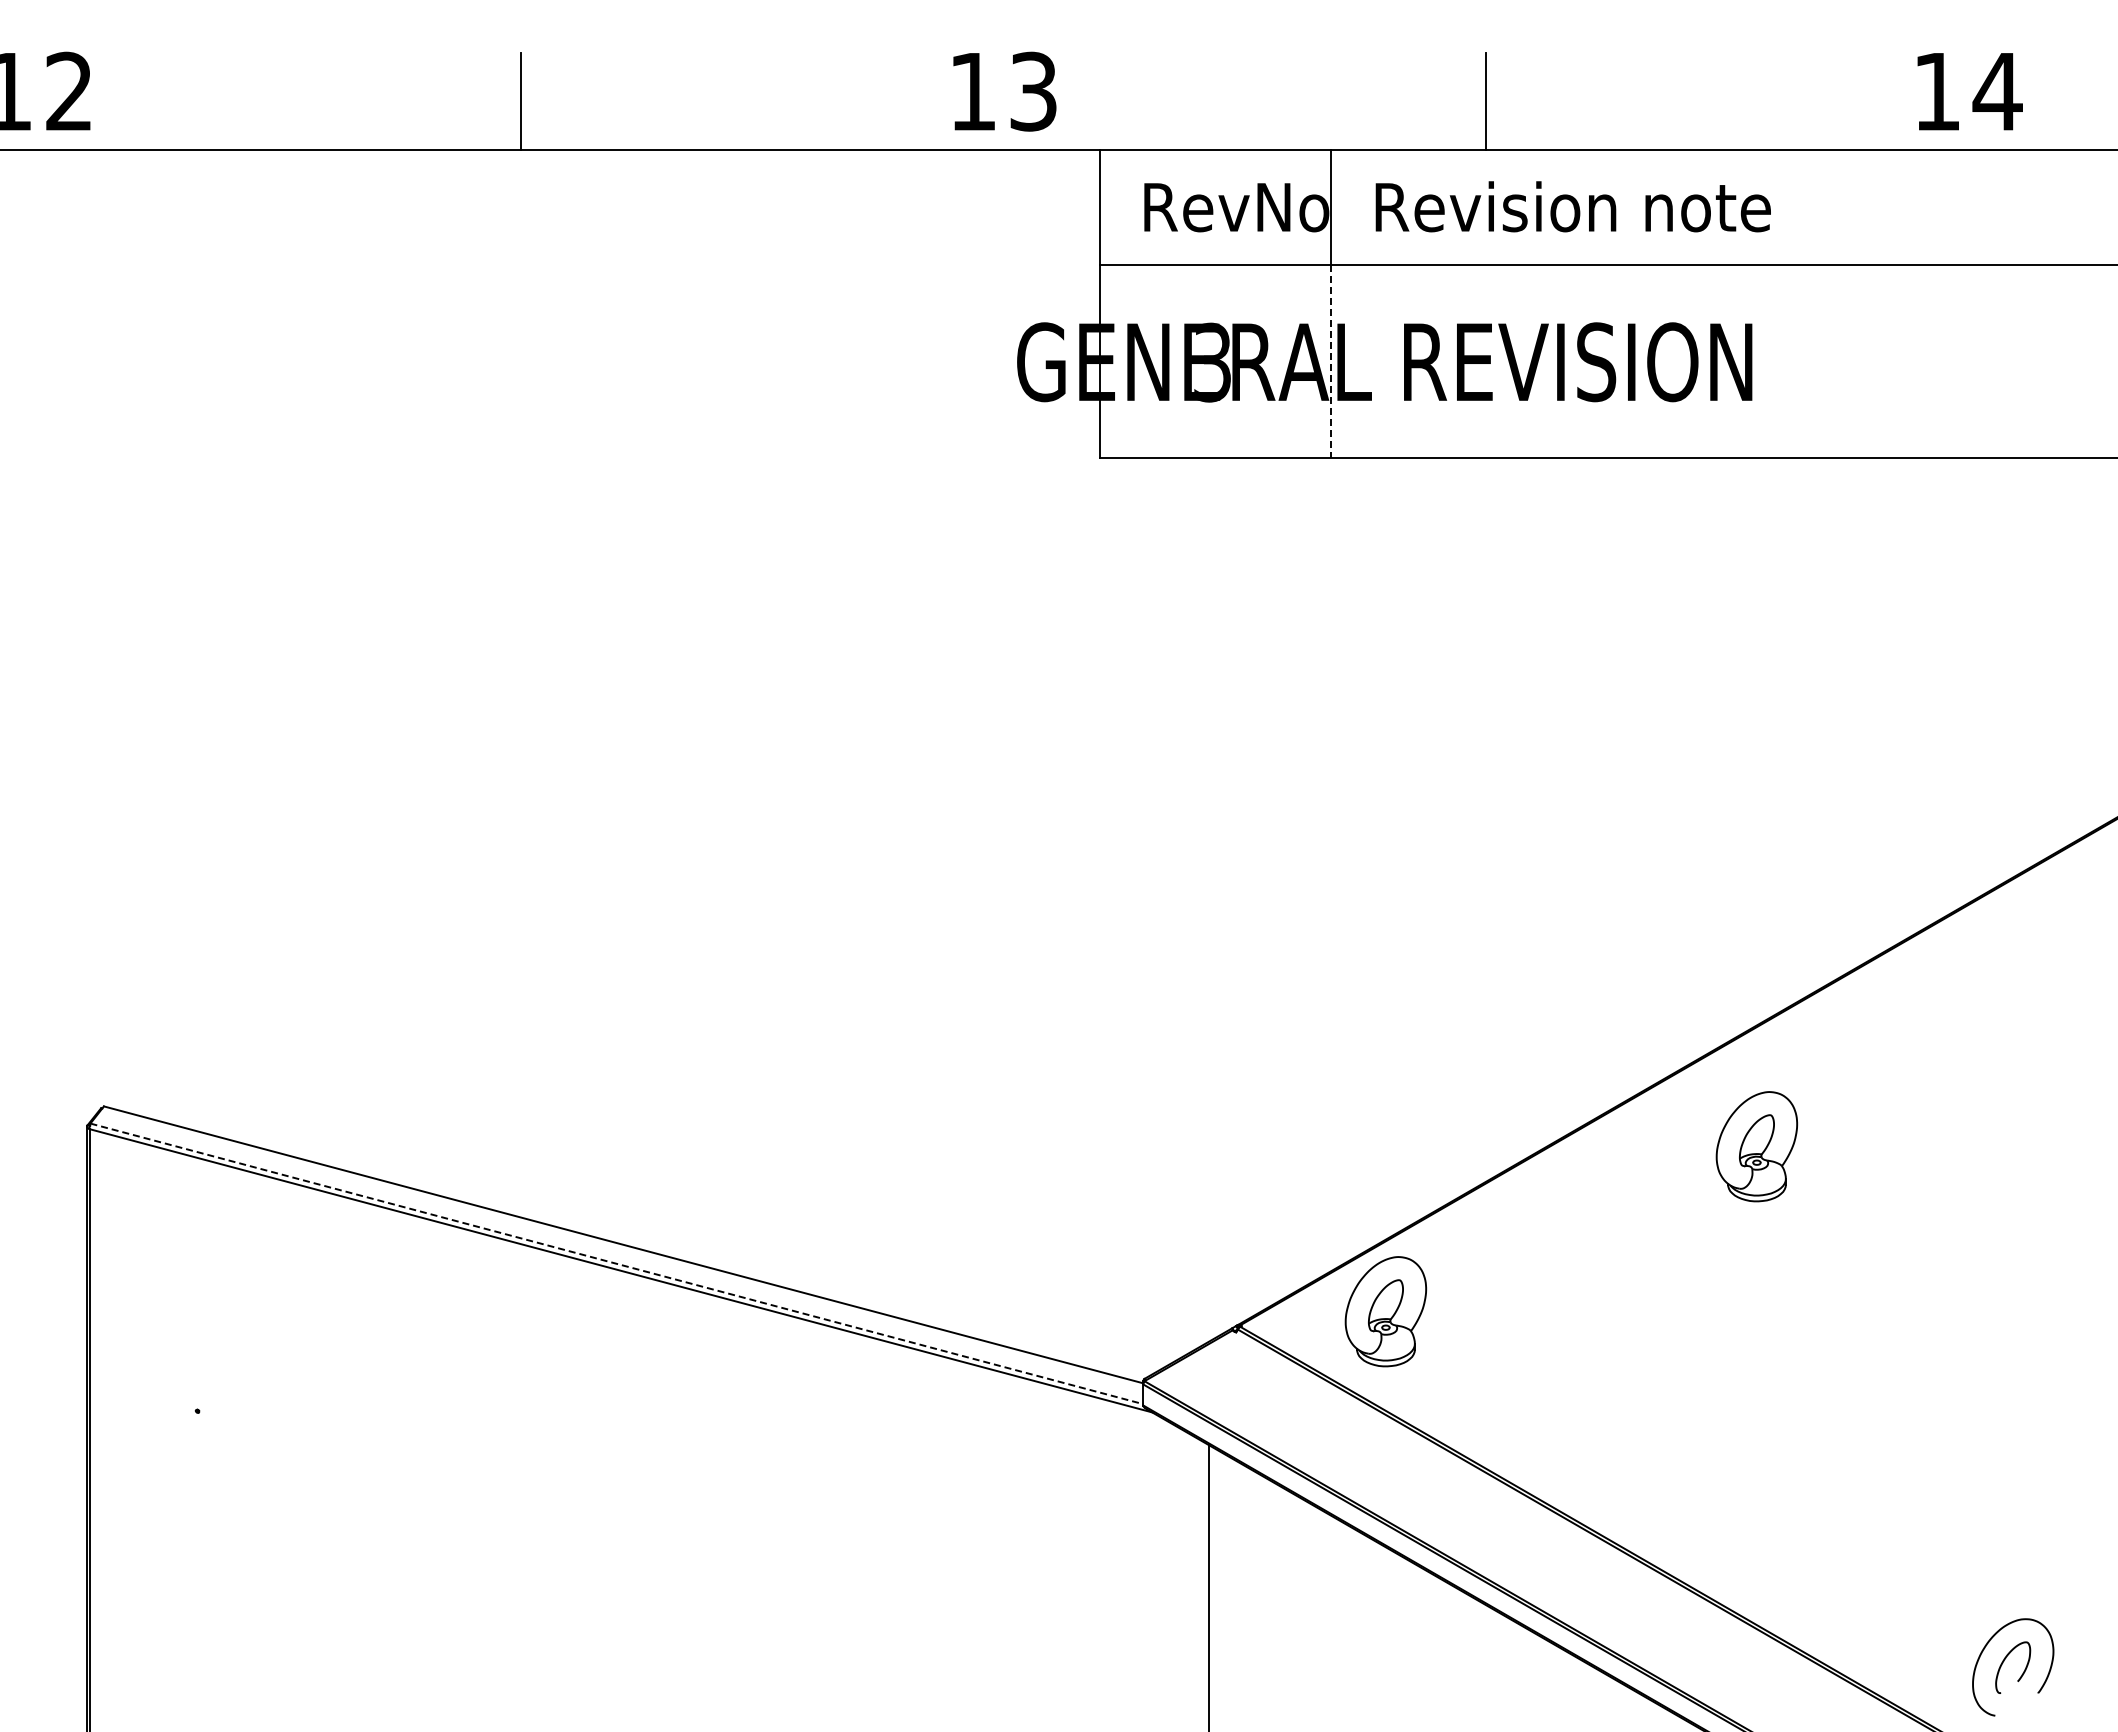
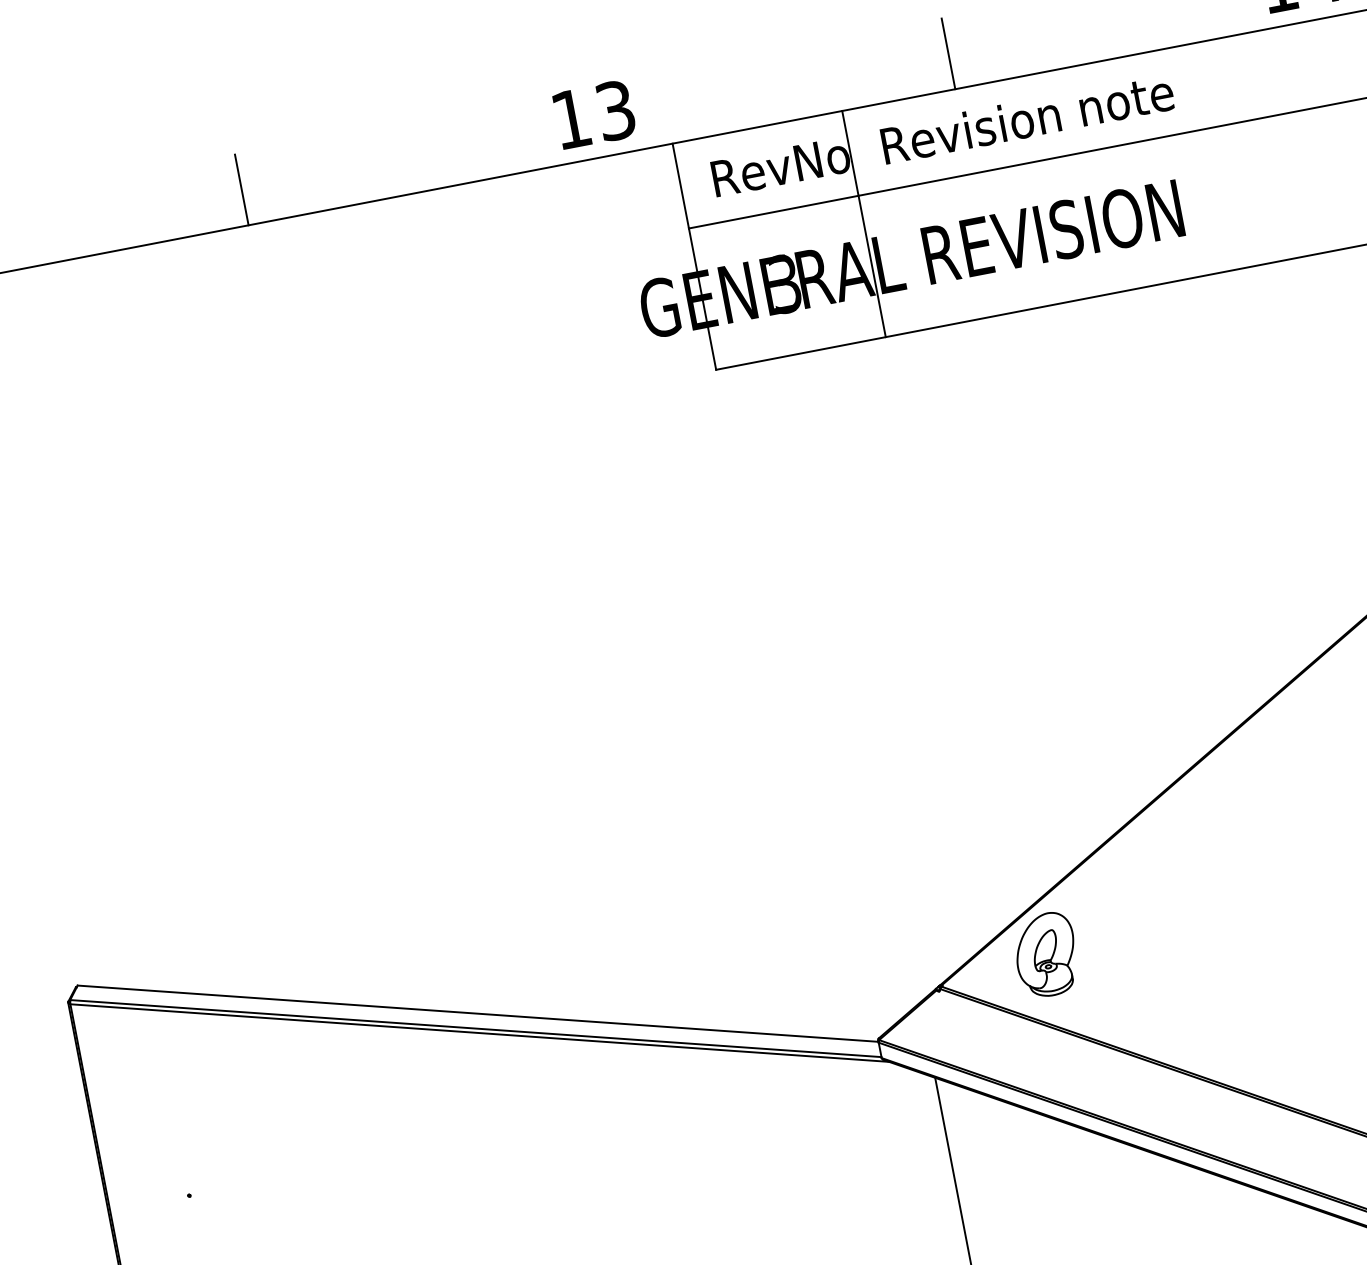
line: (1331, 362) -> (872, 267), dashed -> solid
part: (1756, 1146) -> (1294, 781), removed
line: (616, 1263) -> (475, 1028), dashed -> solid

